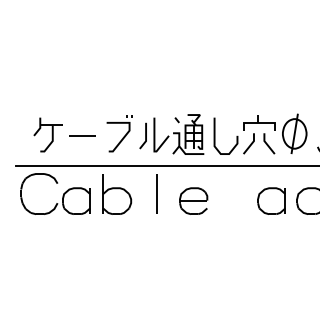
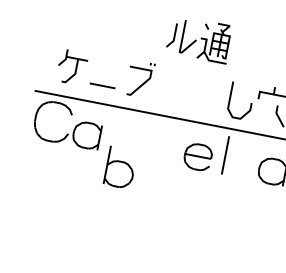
part: (171, 134) -> (199, 39), moved
line: (82, 135) -> (102, 85), moved
line: (250, 143) -> (262, 112), removed
line: (156, 193) -> (224, 154), moved
part: (117, 194) -> (120, 167), moved

